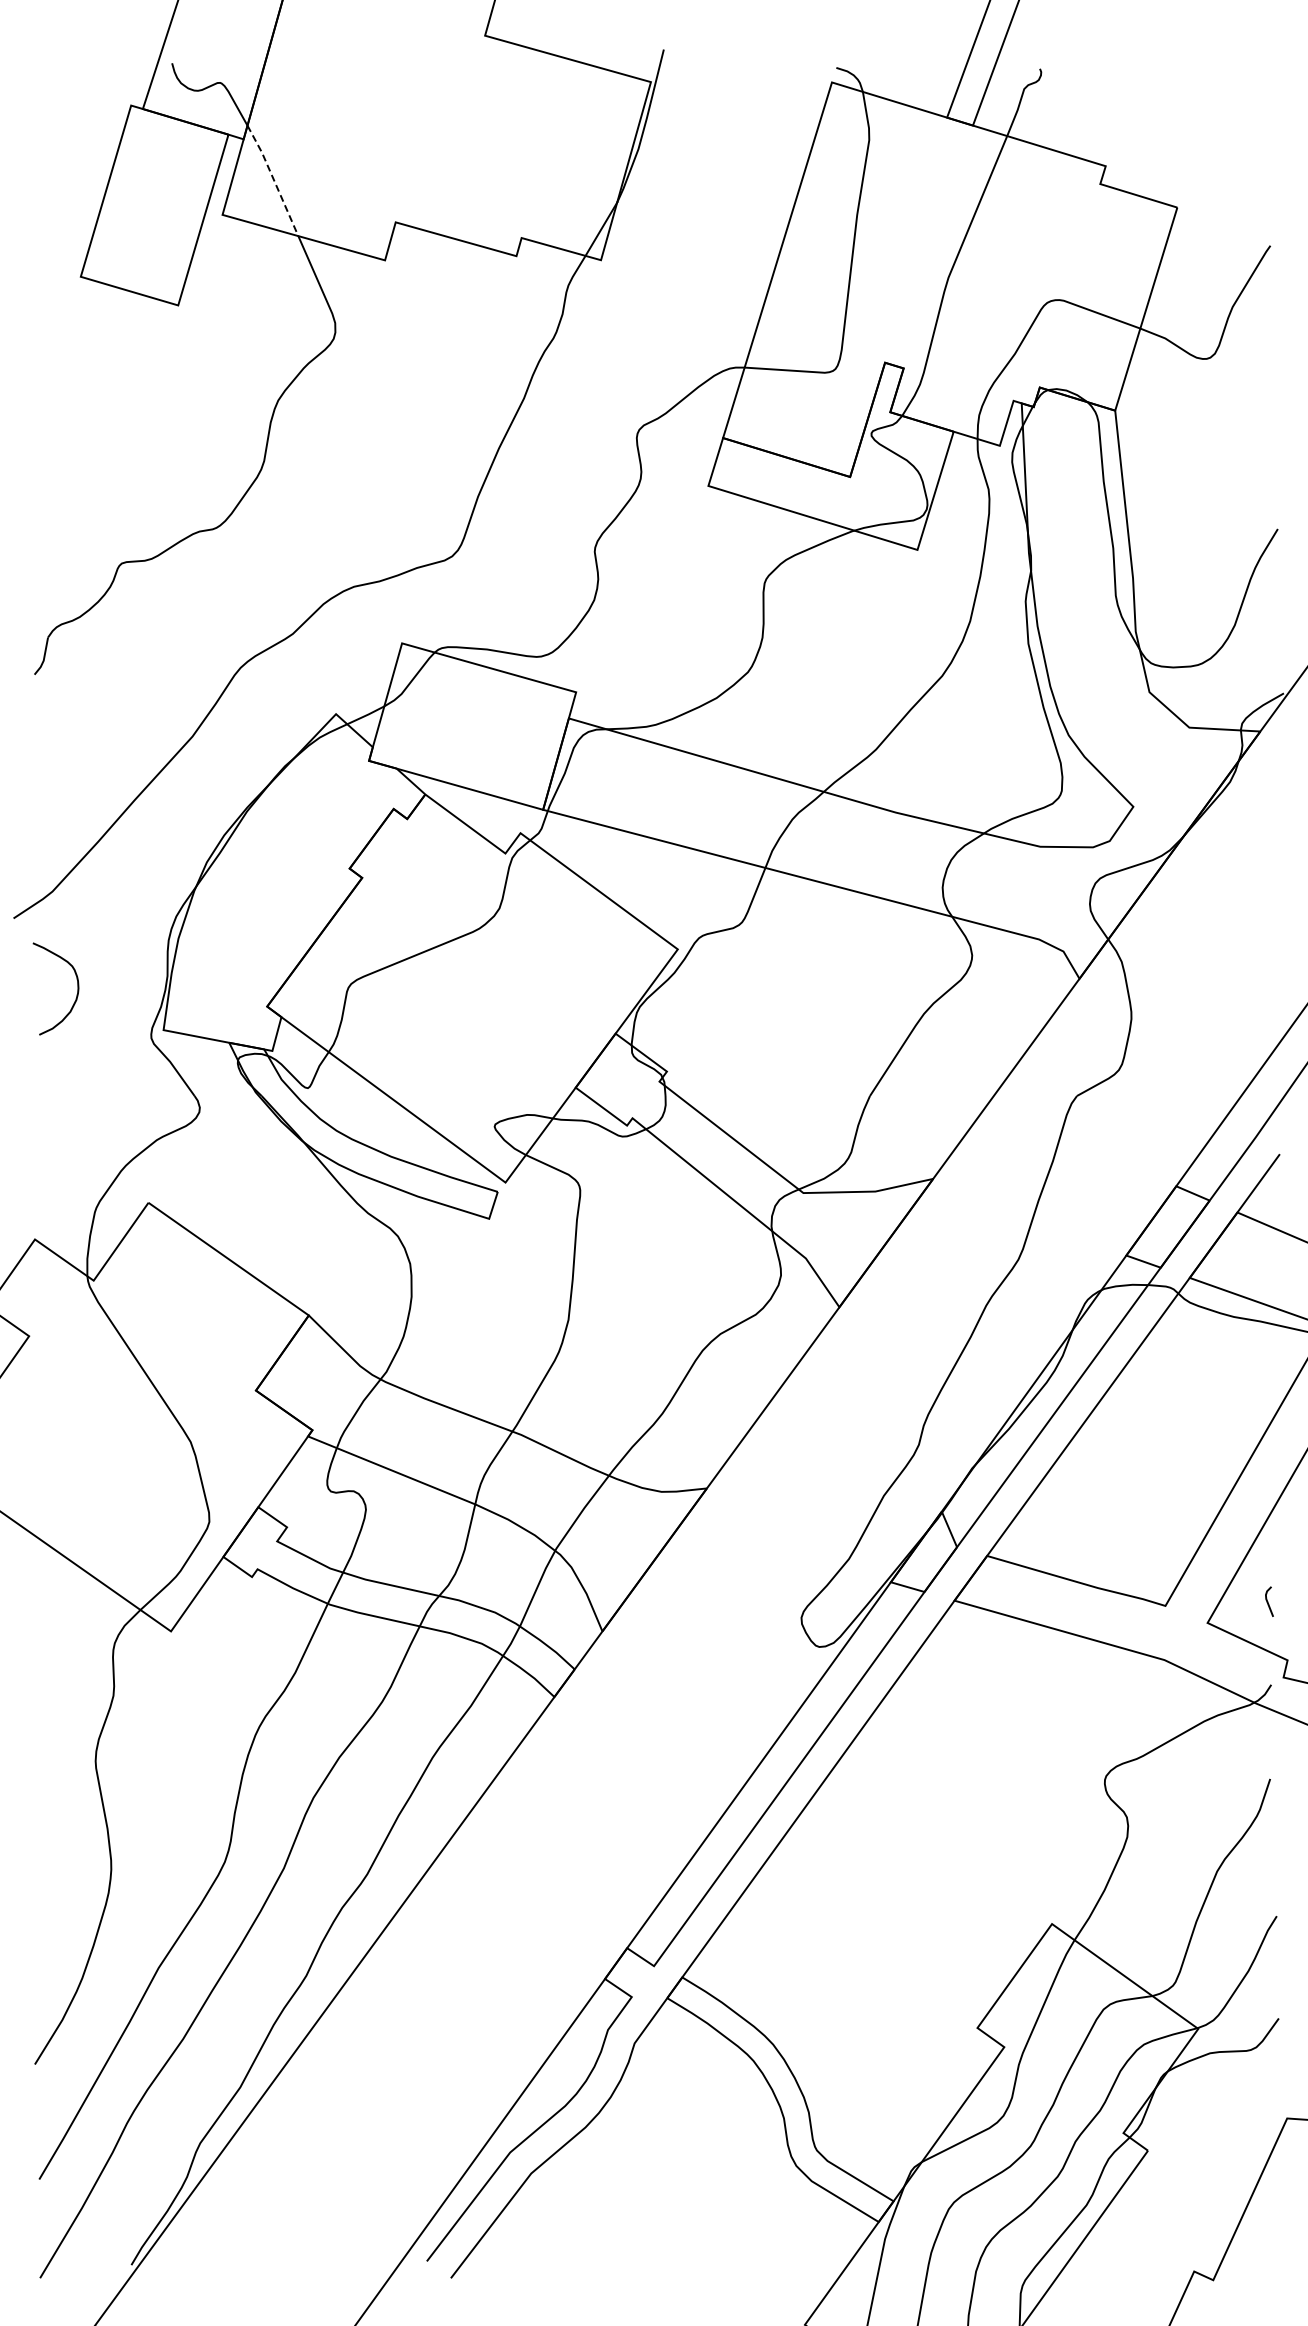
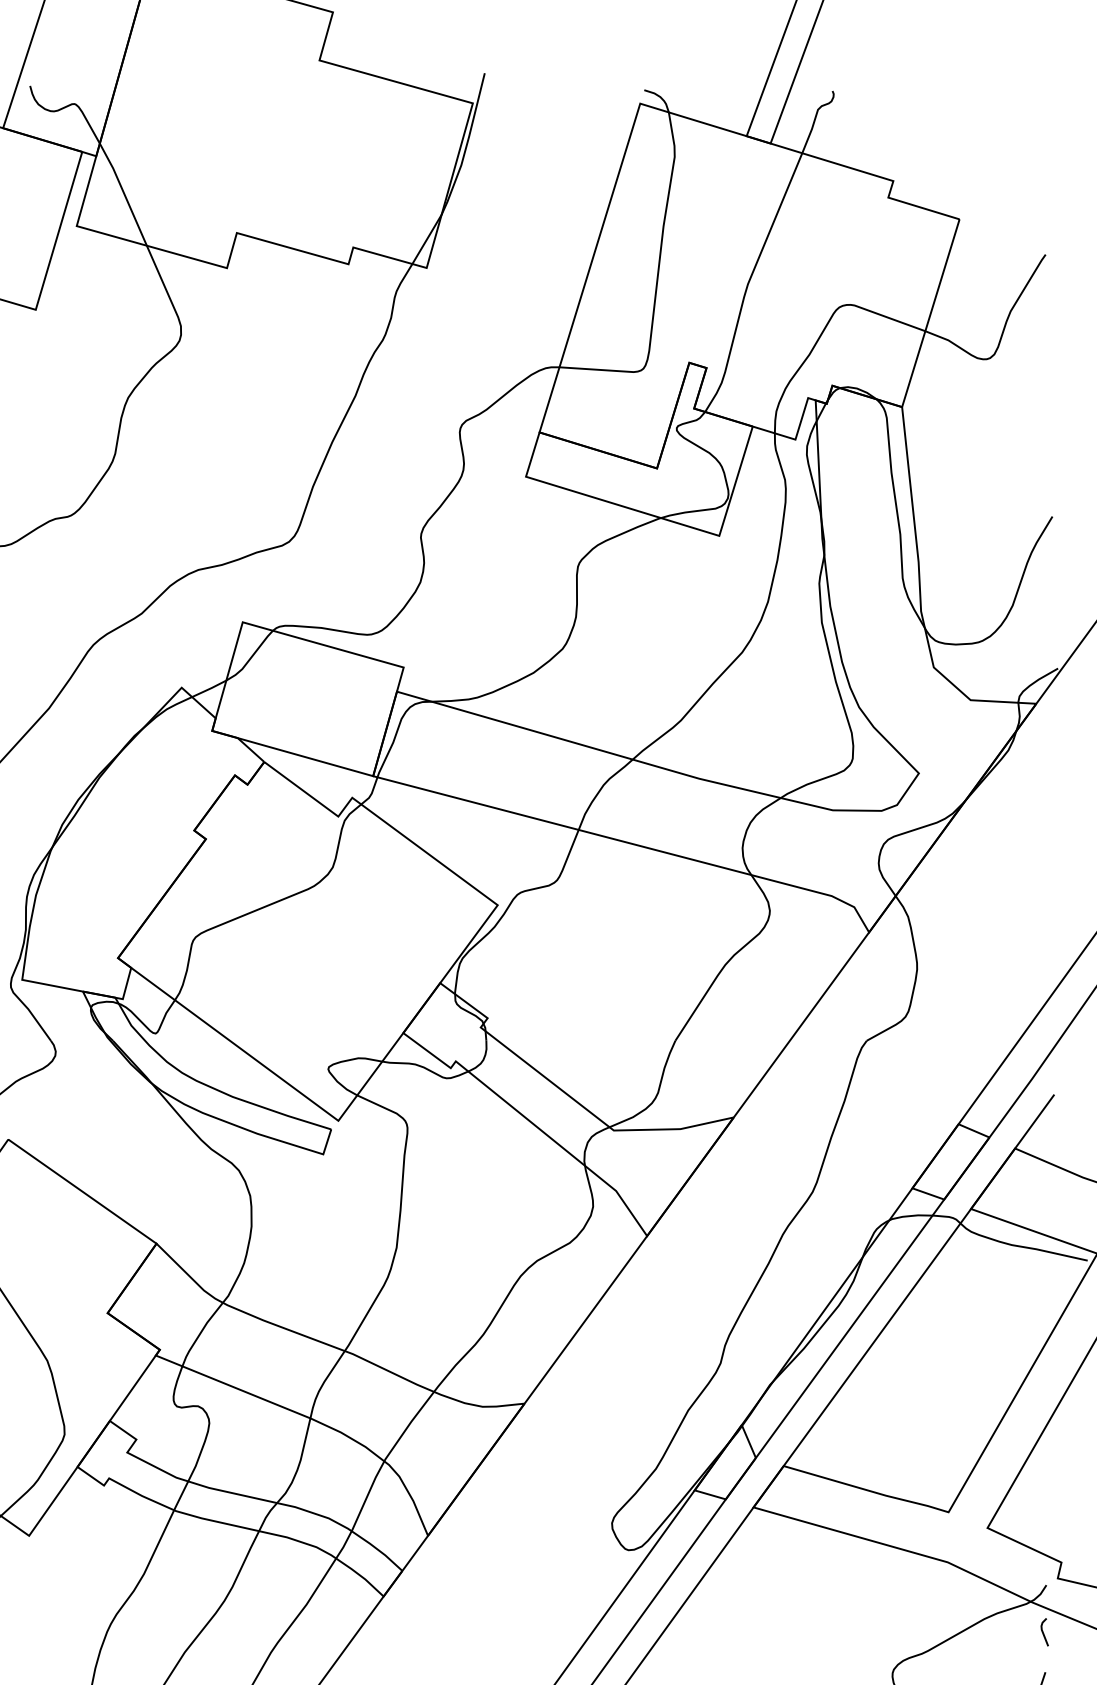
line: (273, 179) -> (123, 193), dashed -> solid
line: (1268, 1601) -> (1043, 1632), moved

